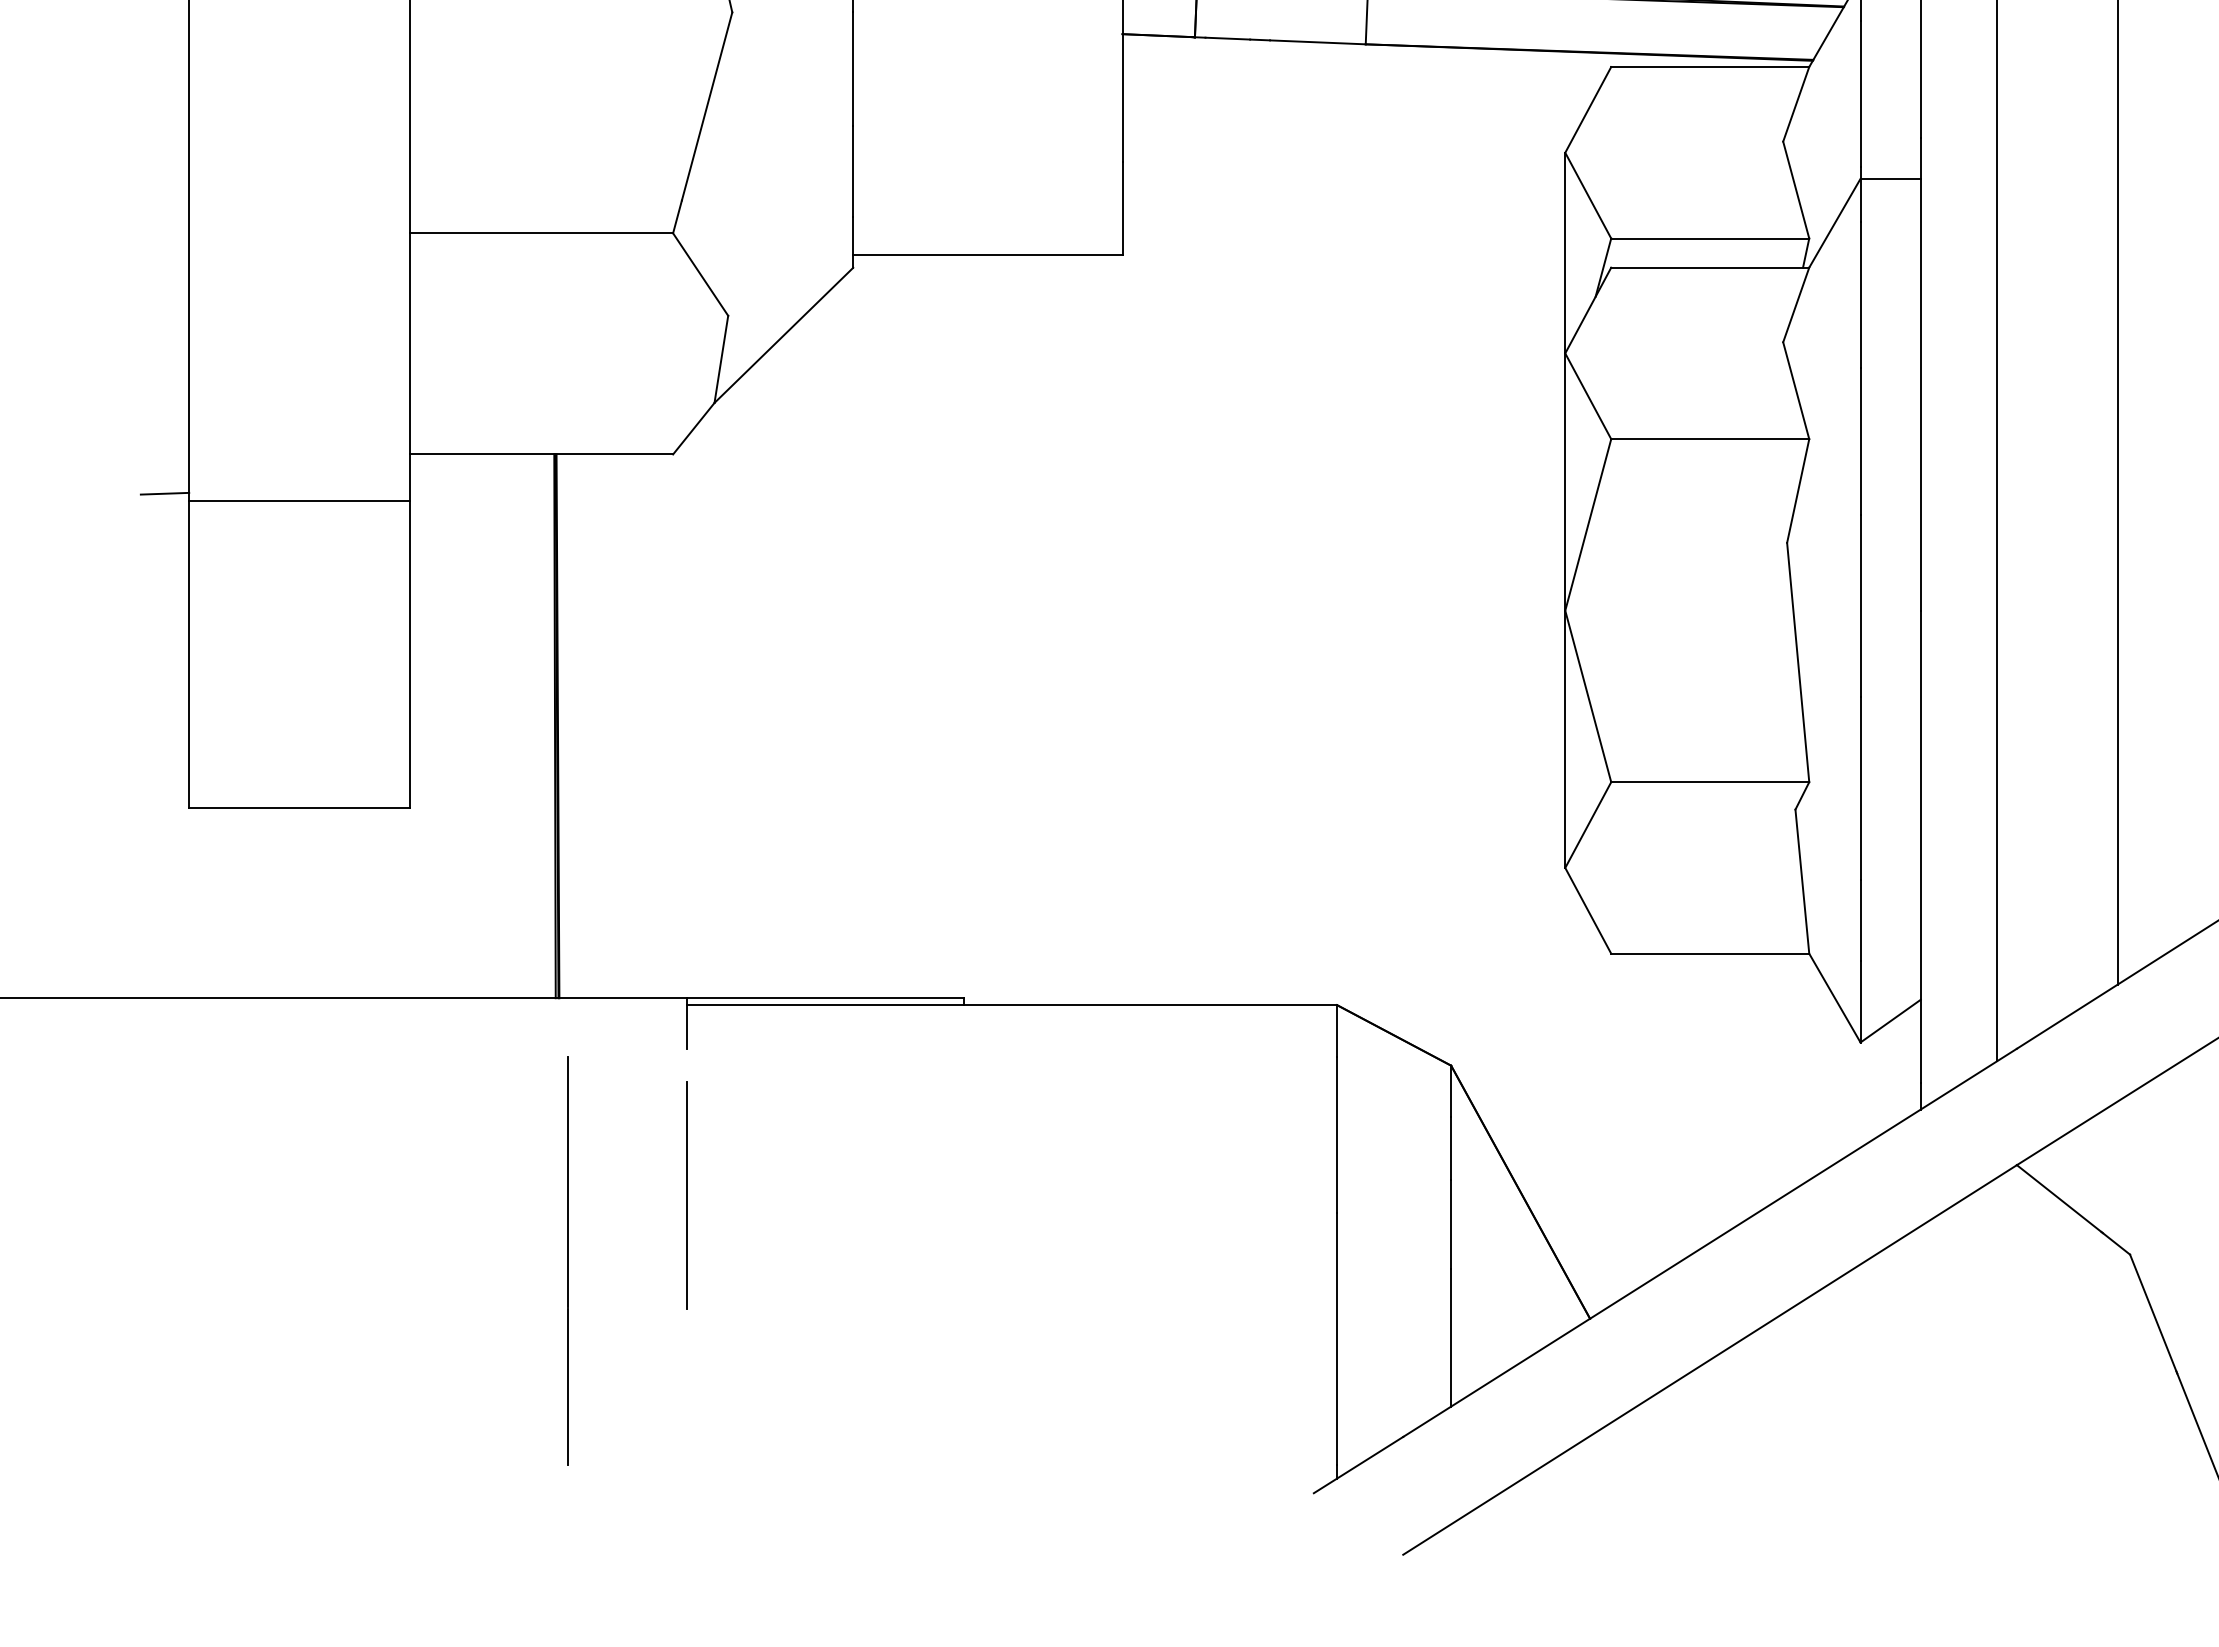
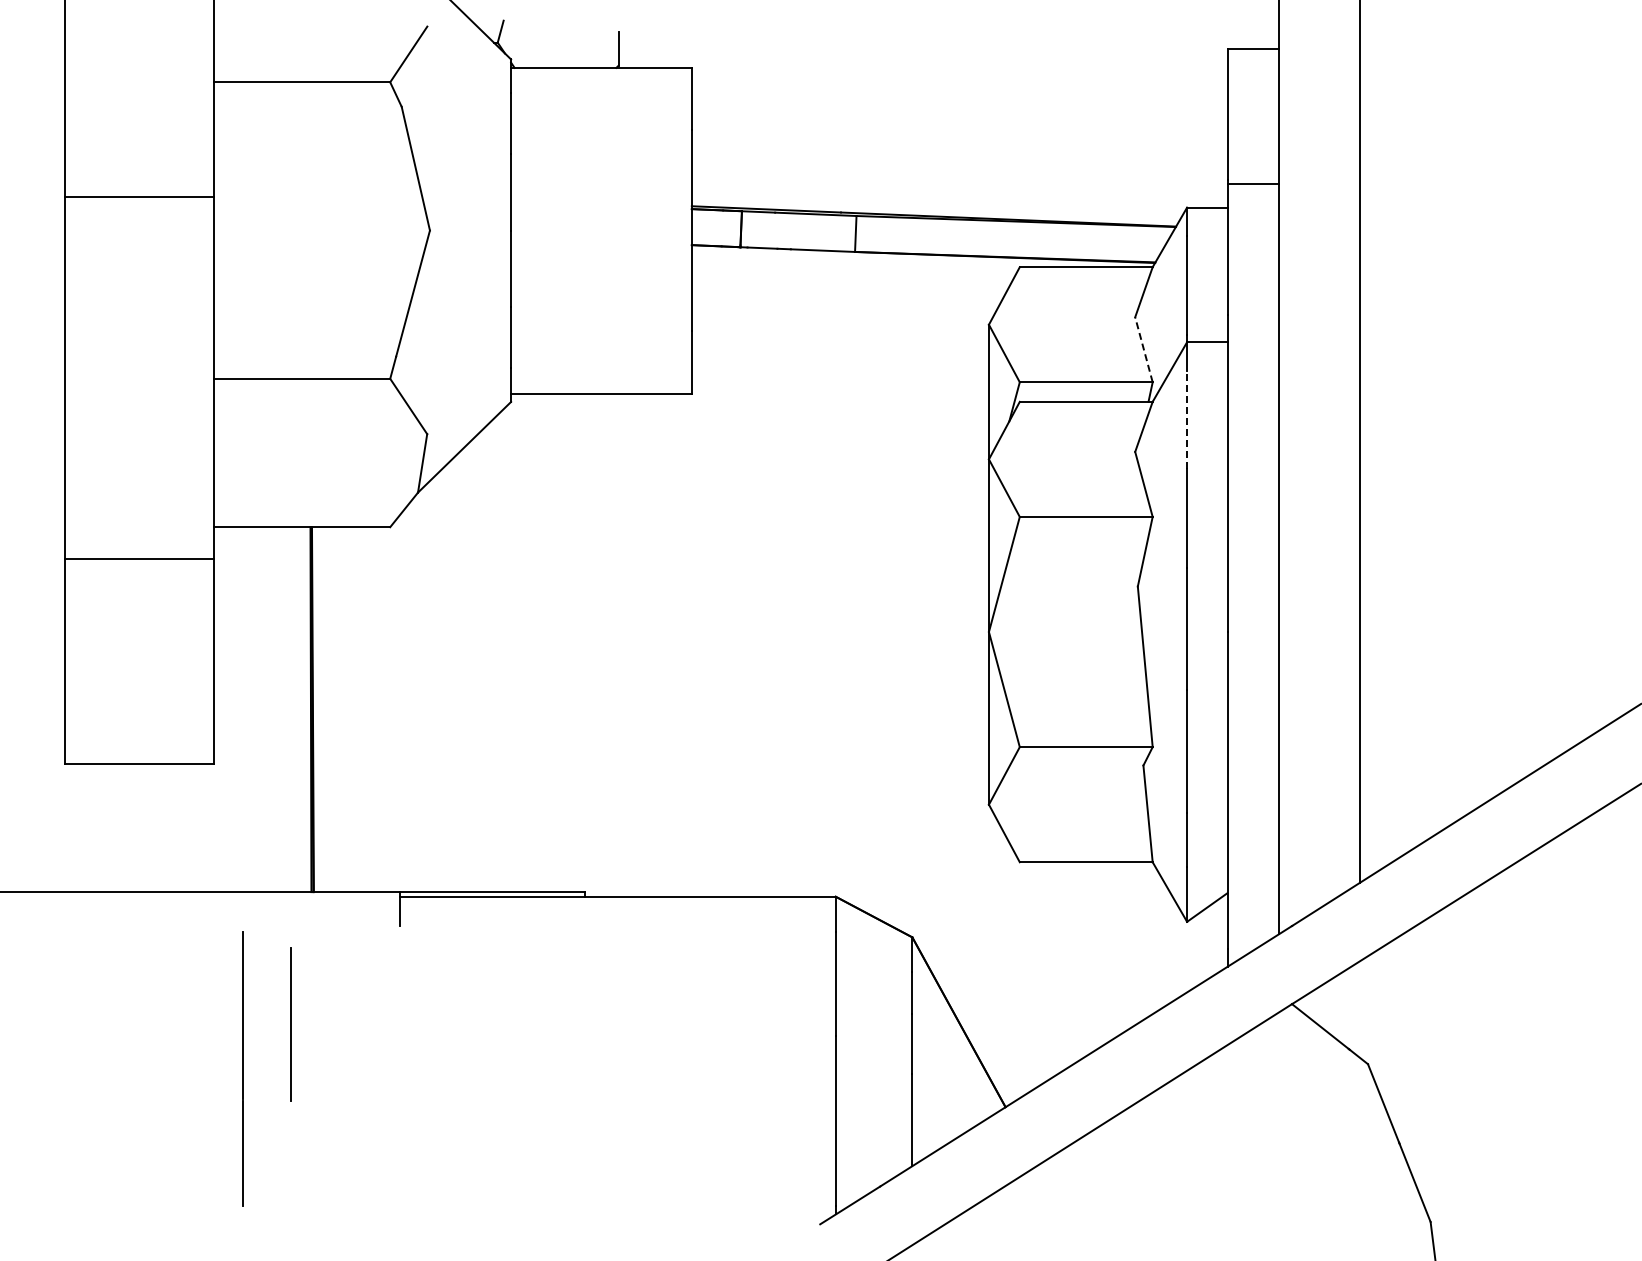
line: (1795, 189) -> (1143, 349), solid -> dashed
line: (1861, 293) -> (1187, 419), solid -> dashed
line: (165, 493) -> (49, 553), removed
line: (686, 1195) -> (290, 1024), moved
line: (567, 1261) -> (242, 1068), moved

